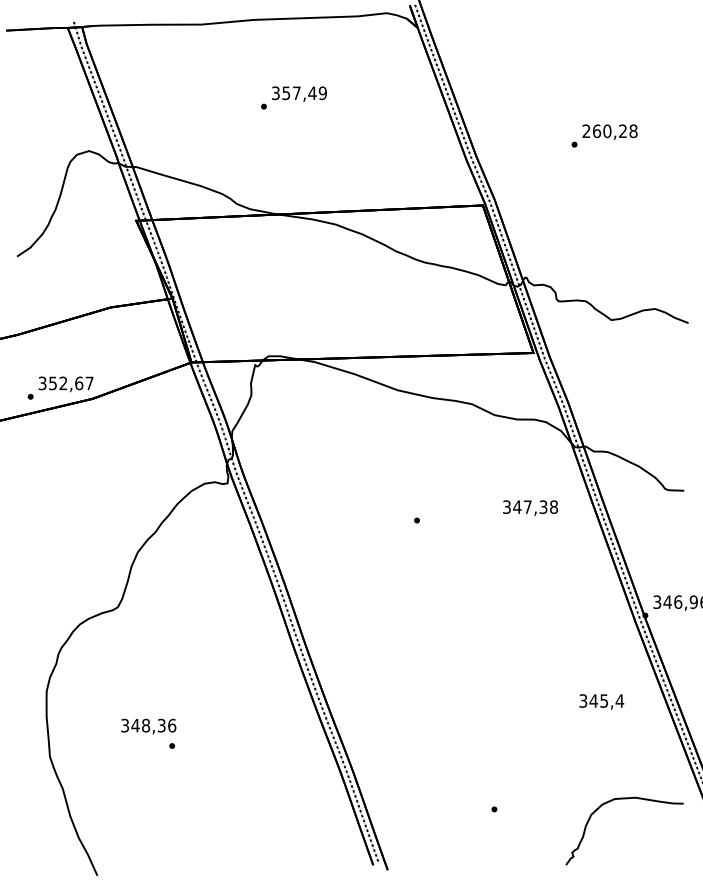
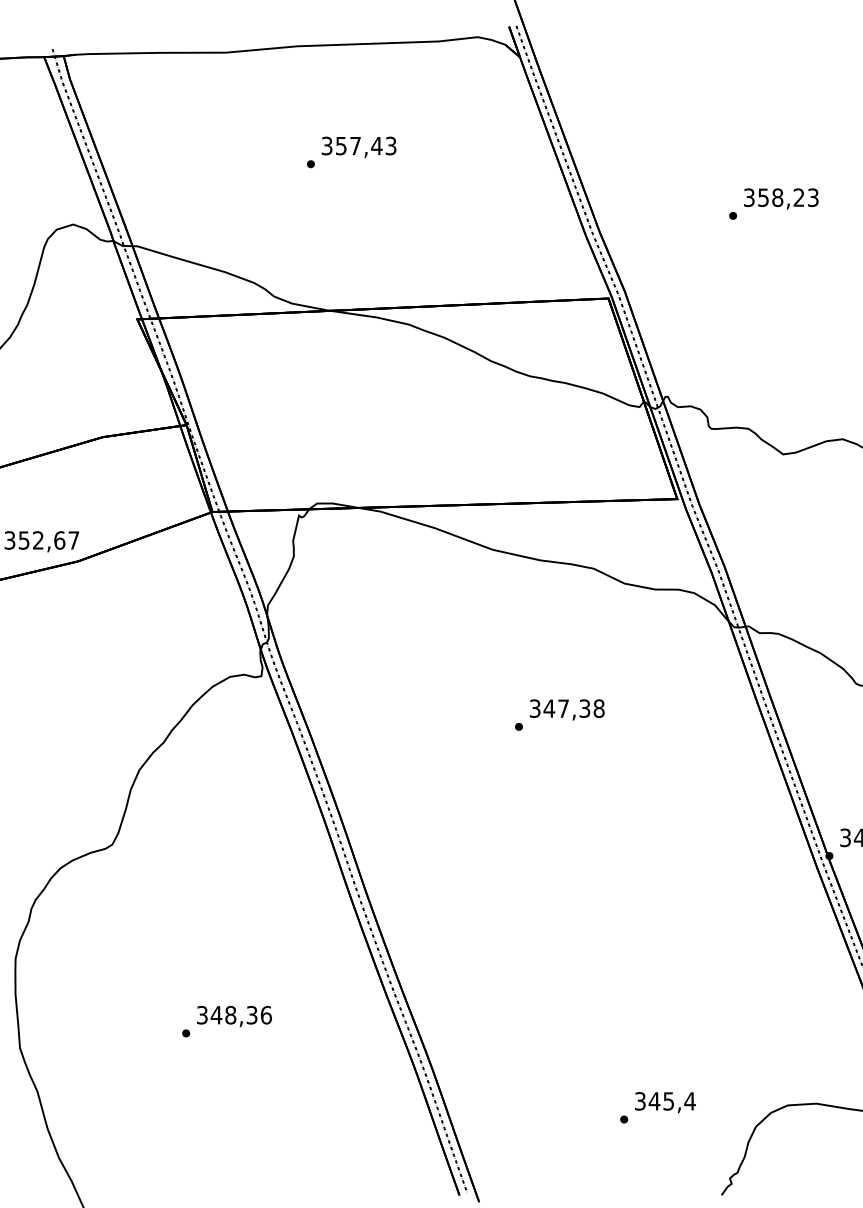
text: (322, 92) -> (390, 144), 357,49 -> 357,43
text: (609, 131) -> (780, 197), 260,28 -> 358,23
text: (530, 507) -> (567, 709), moved
text: (601, 701) -> (665, 1101), moved
text: (148, 726) -> (234, 1016), moved

